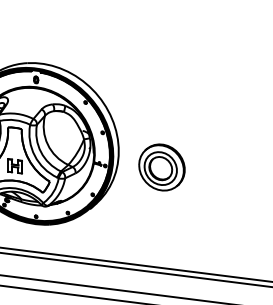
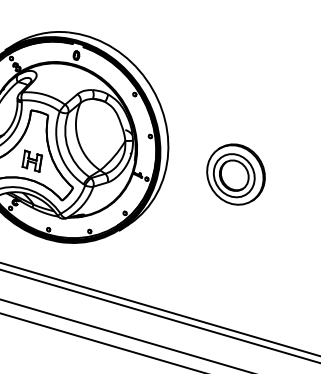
part: (161, 167) -> (235, 174), moved

